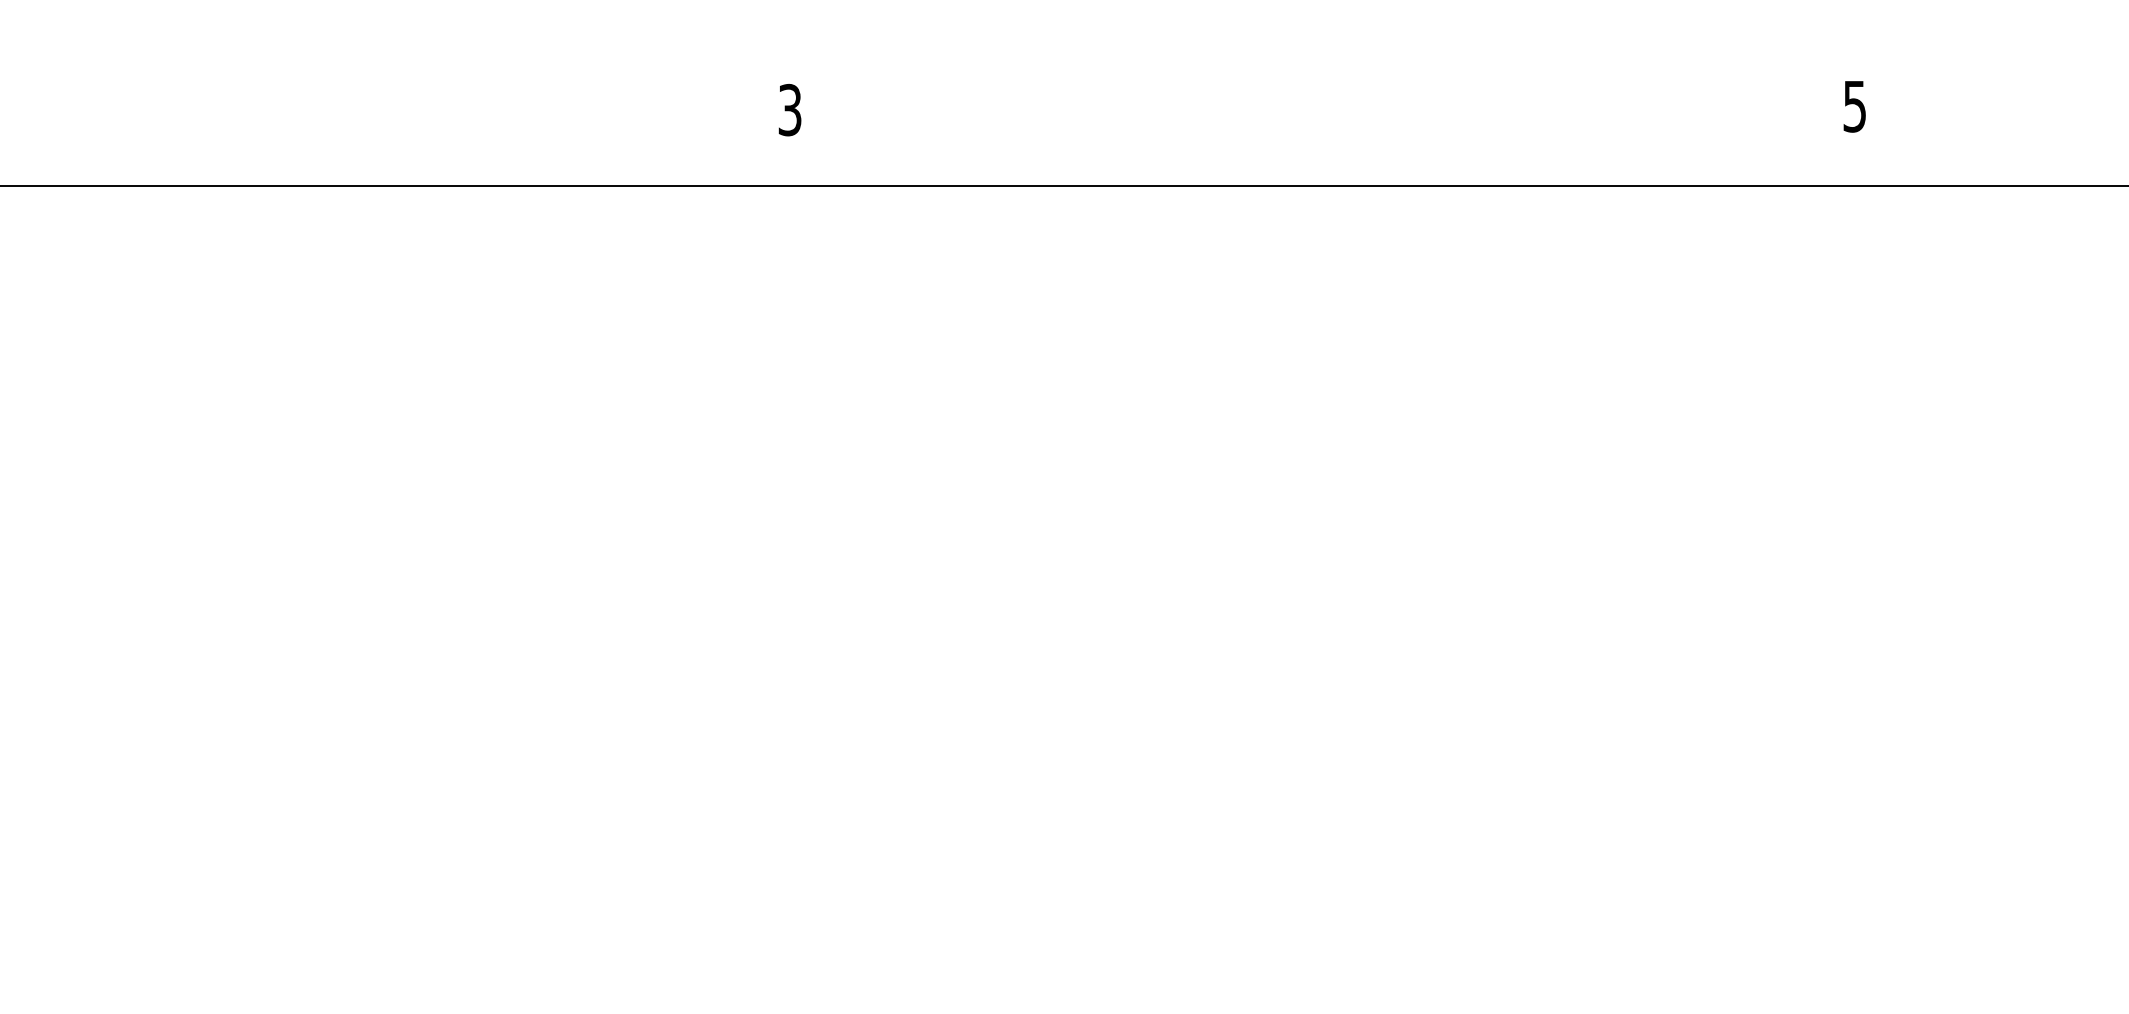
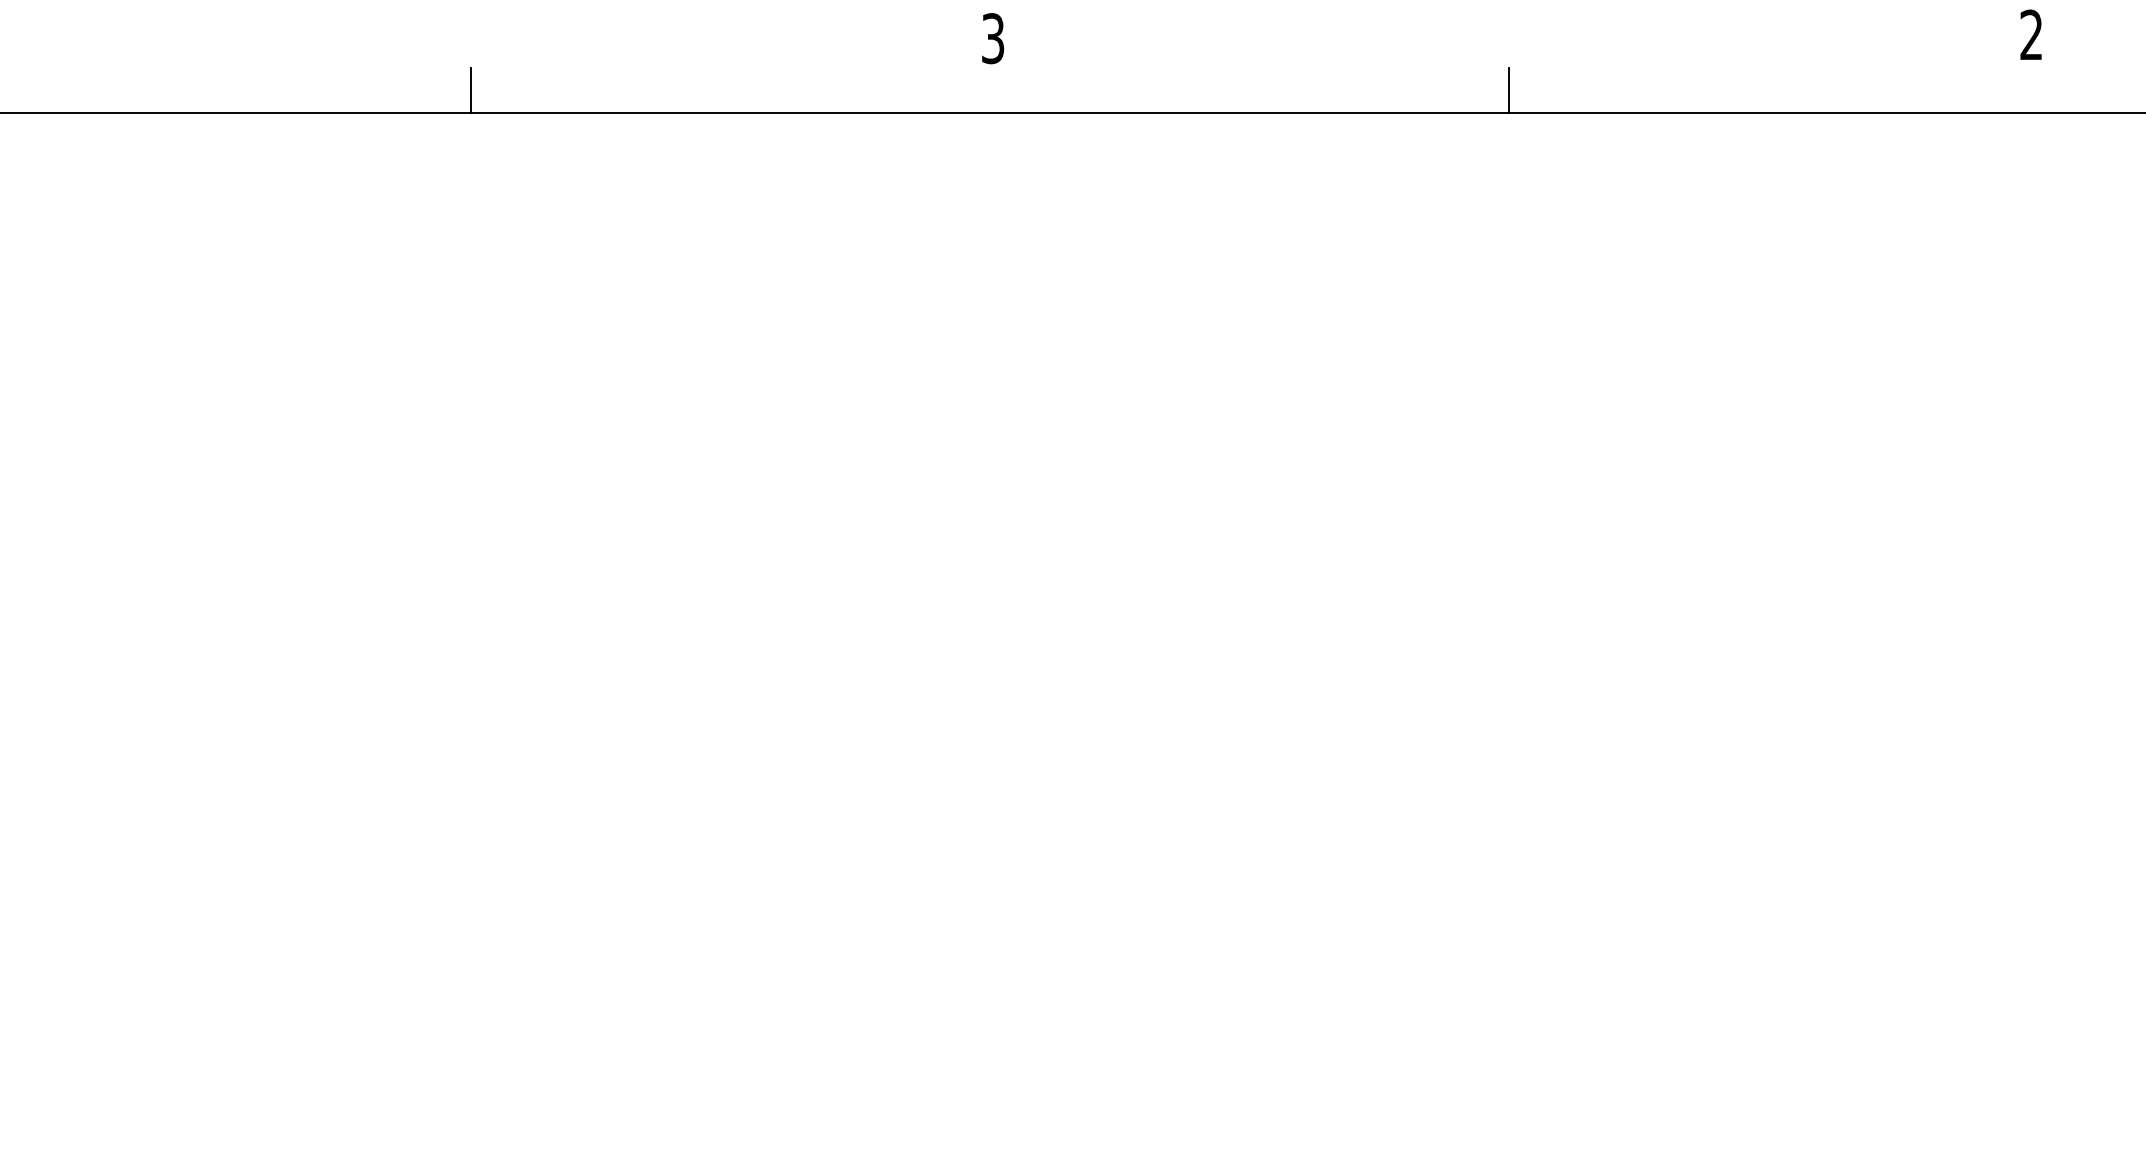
text: (1854, 105) -> (2031, 34), 5 -> 2
line: (254, 163) -> (470, 90), added
line: (1319, 163) -> (1509, 90), added

